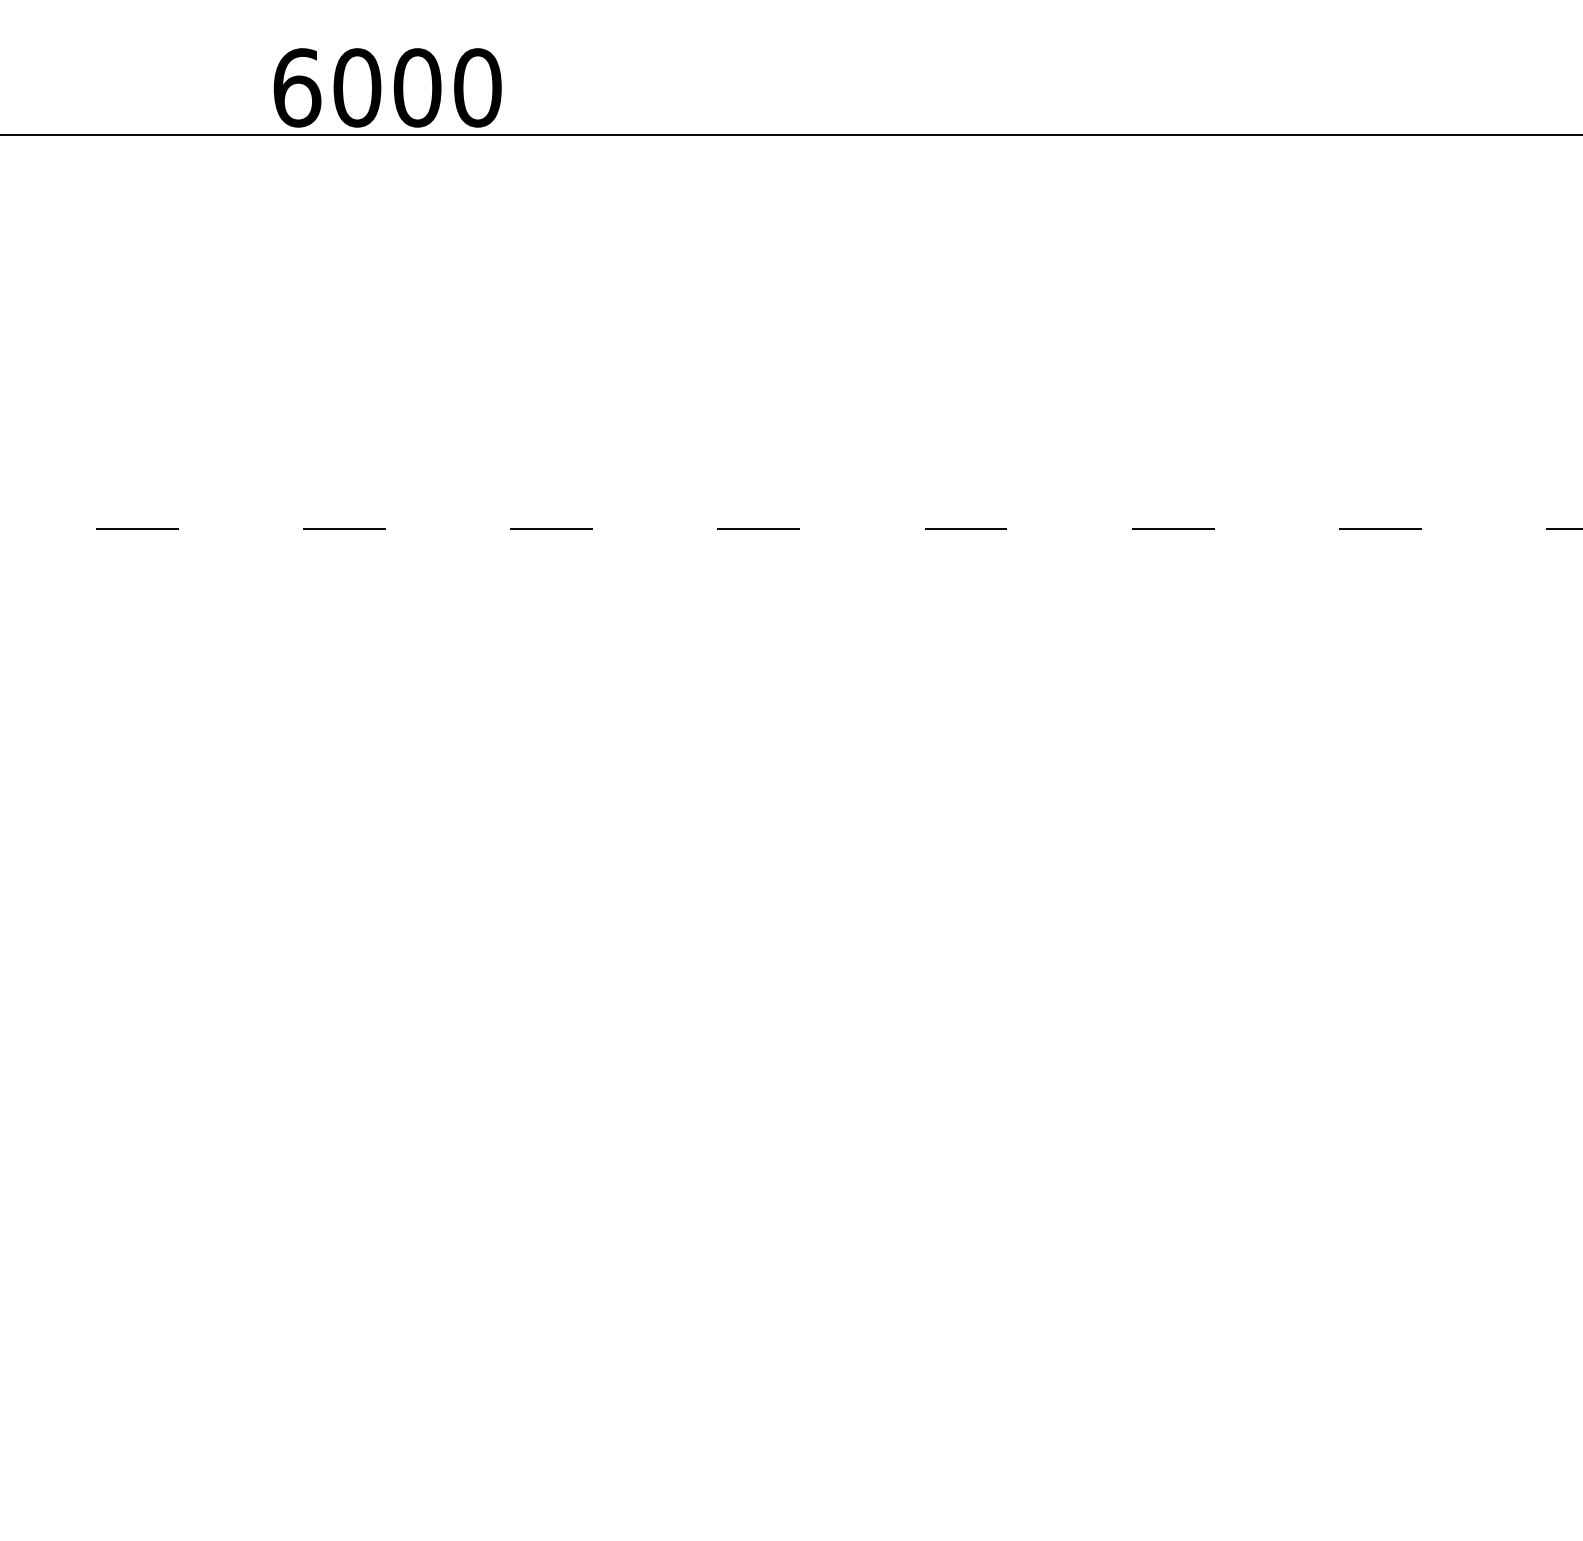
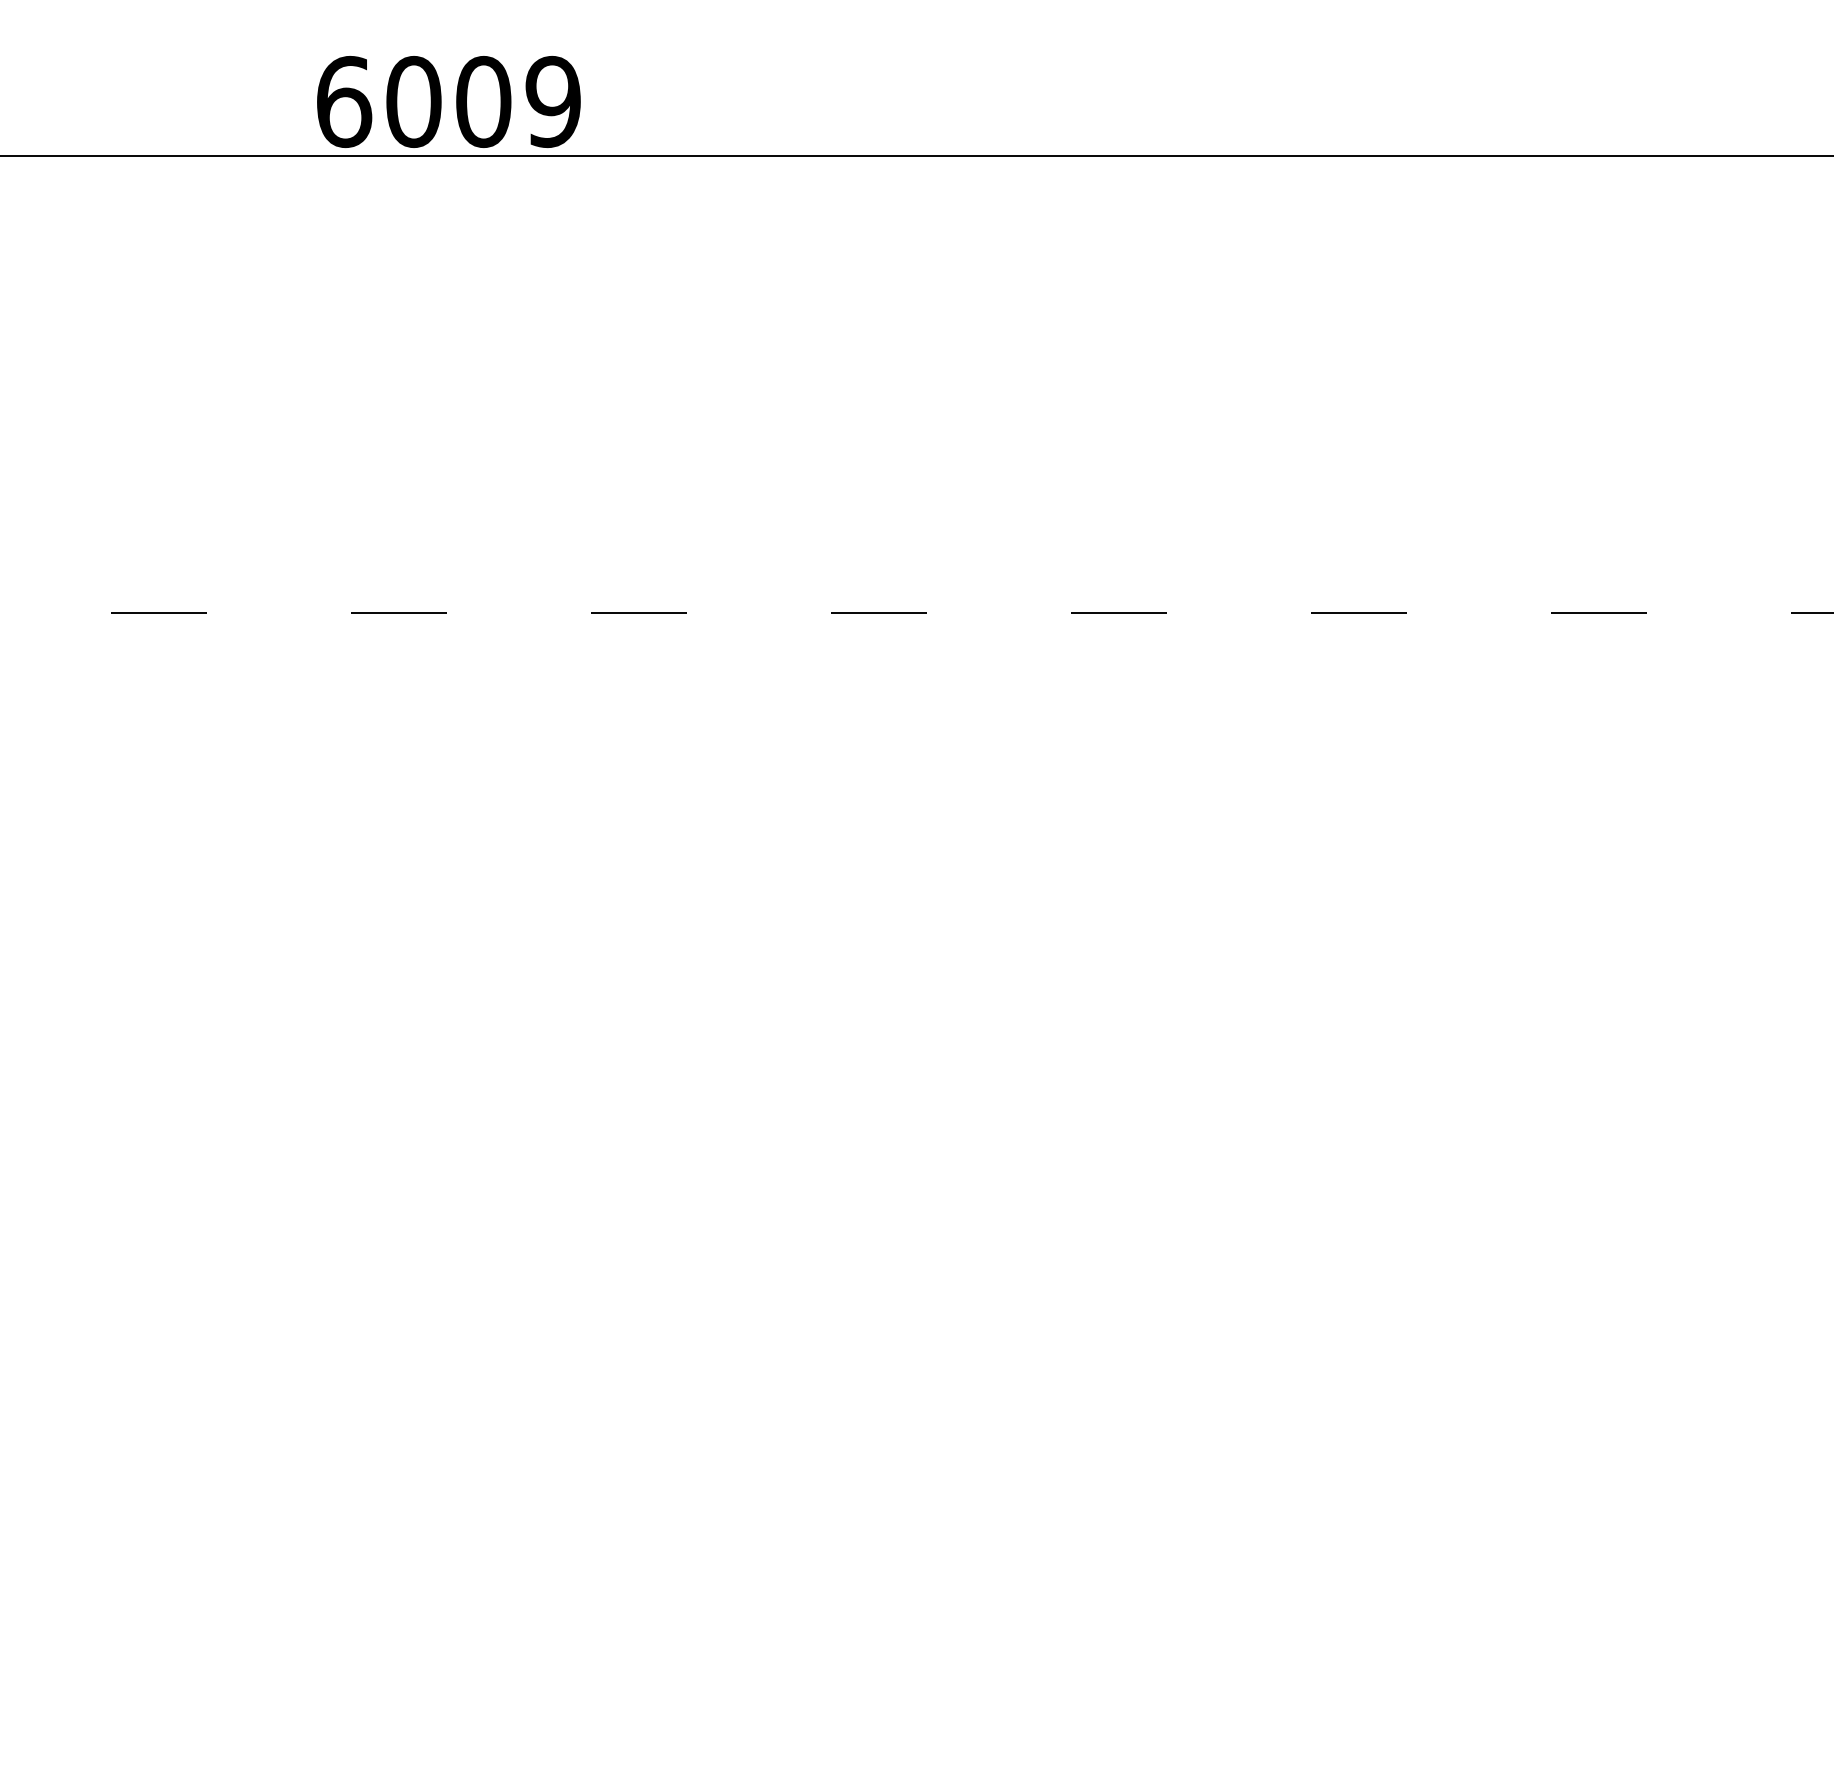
text: (477, 88) -> (553, 102), 6000 -> 6009

